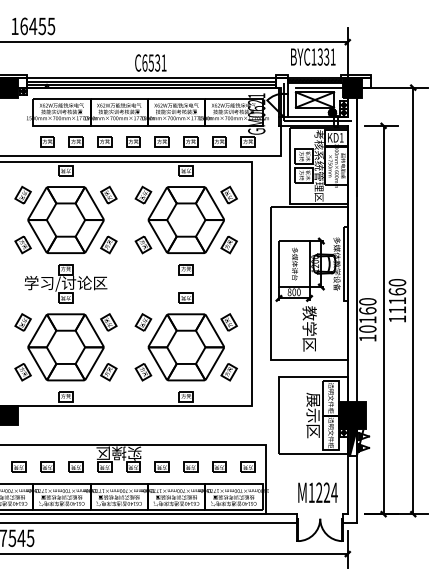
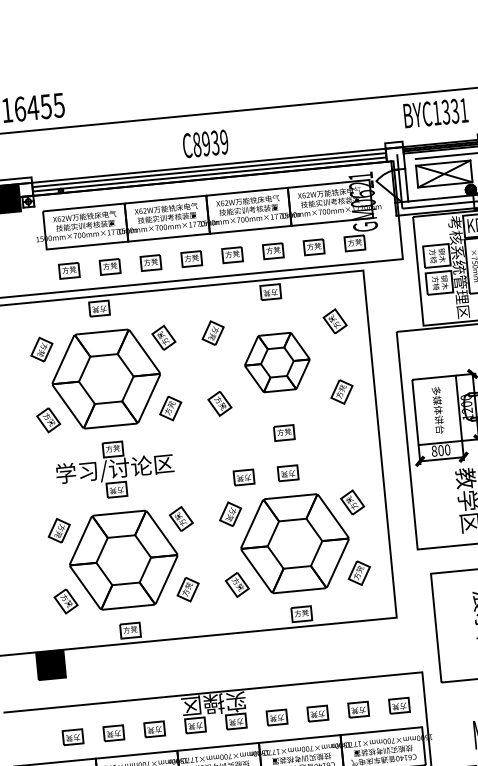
text: (154, 62) -> (210, 142), C6531 -> C8939
part: (185, 219) -> (276, 361), size x0.6
part: (154, 297) -> (242, 477), added

